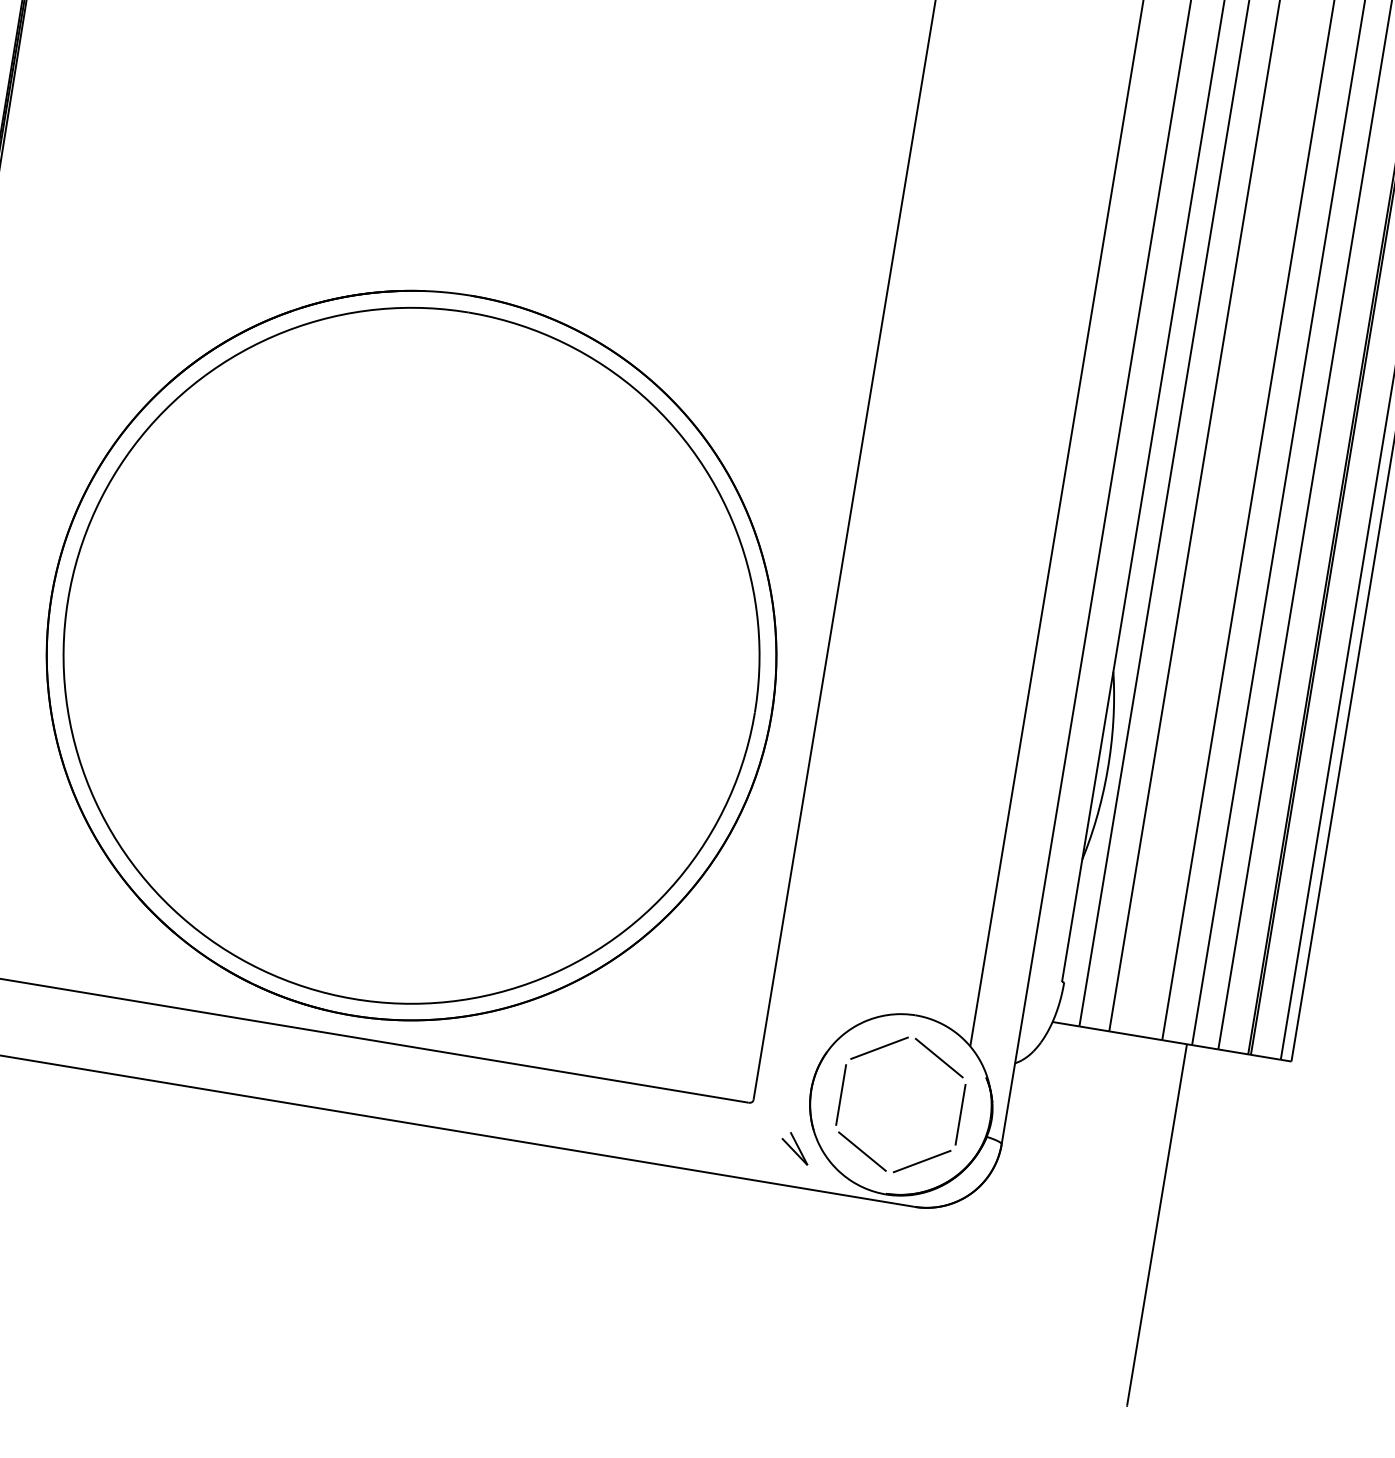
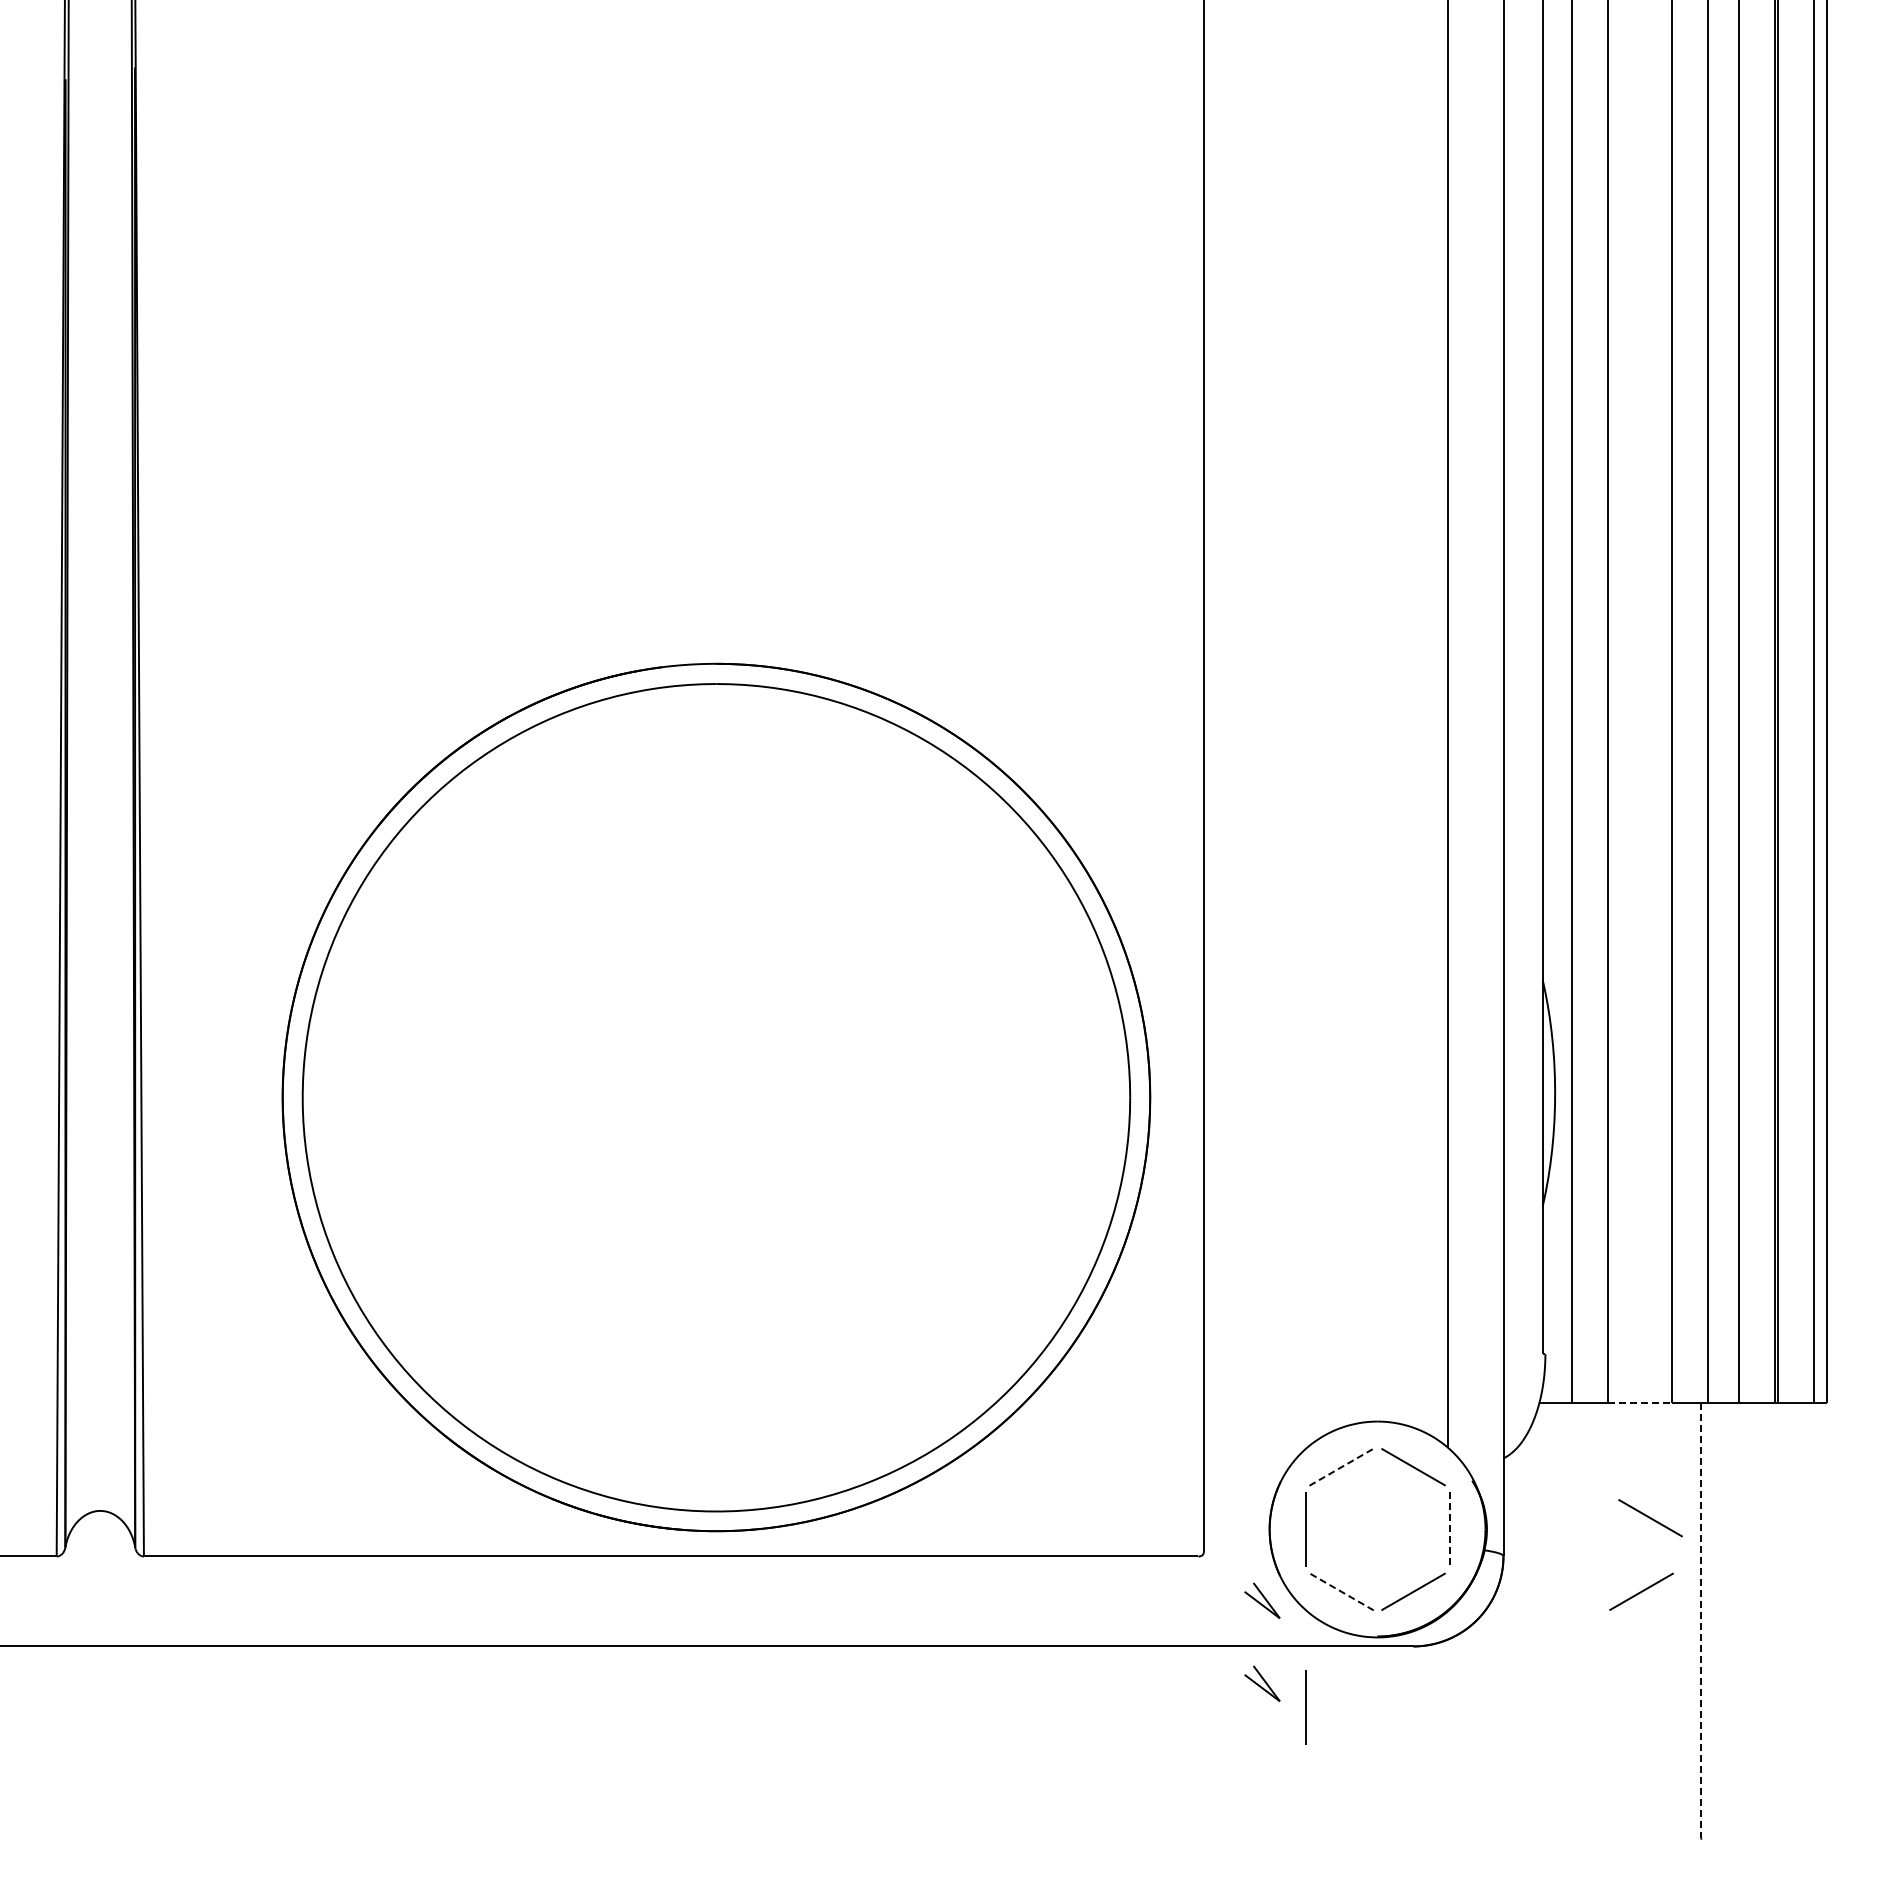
line: (1135, 1035) -> (1639, 1402), solid -> dashed
line: (880, 1047) -> (1342, 1466), solid -> dashed
line: (960, 1115) -> (1449, 1530), solid -> dashed
line: (1128, 1133) -> (1650, 1518), added
line: (862, 1151) -> (1341, 1591), solid -> dashed
line: (1111, 1192) -> (1641, 1591), added
part: (784, 1216) -> (1262, 1683), added
line: (1157, 1224) -> (1701, 1620), solid -> dashed
line: (816, 1242) -> (1305, 1707), added

